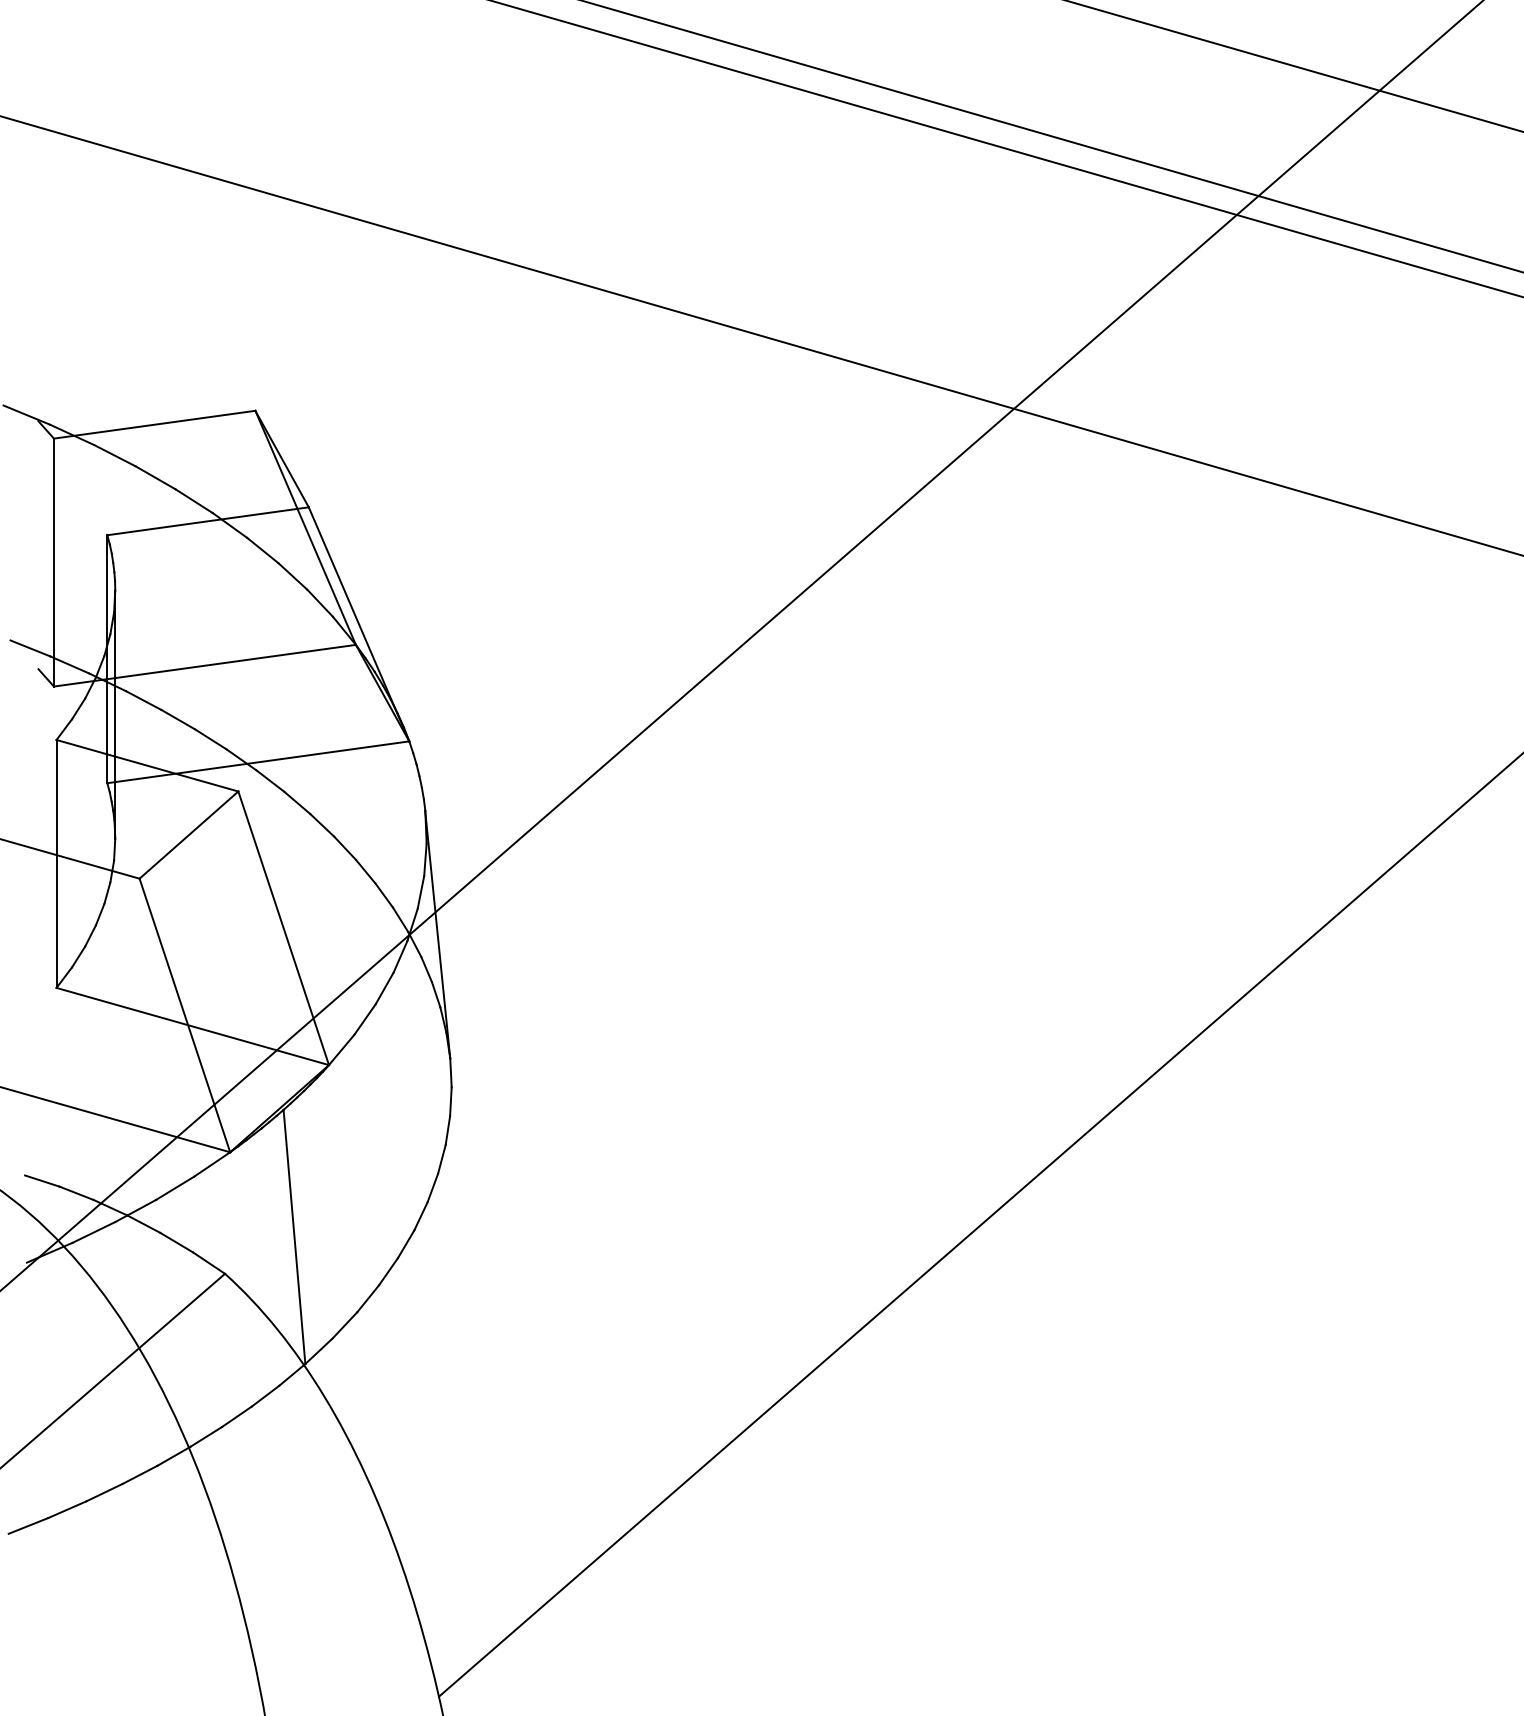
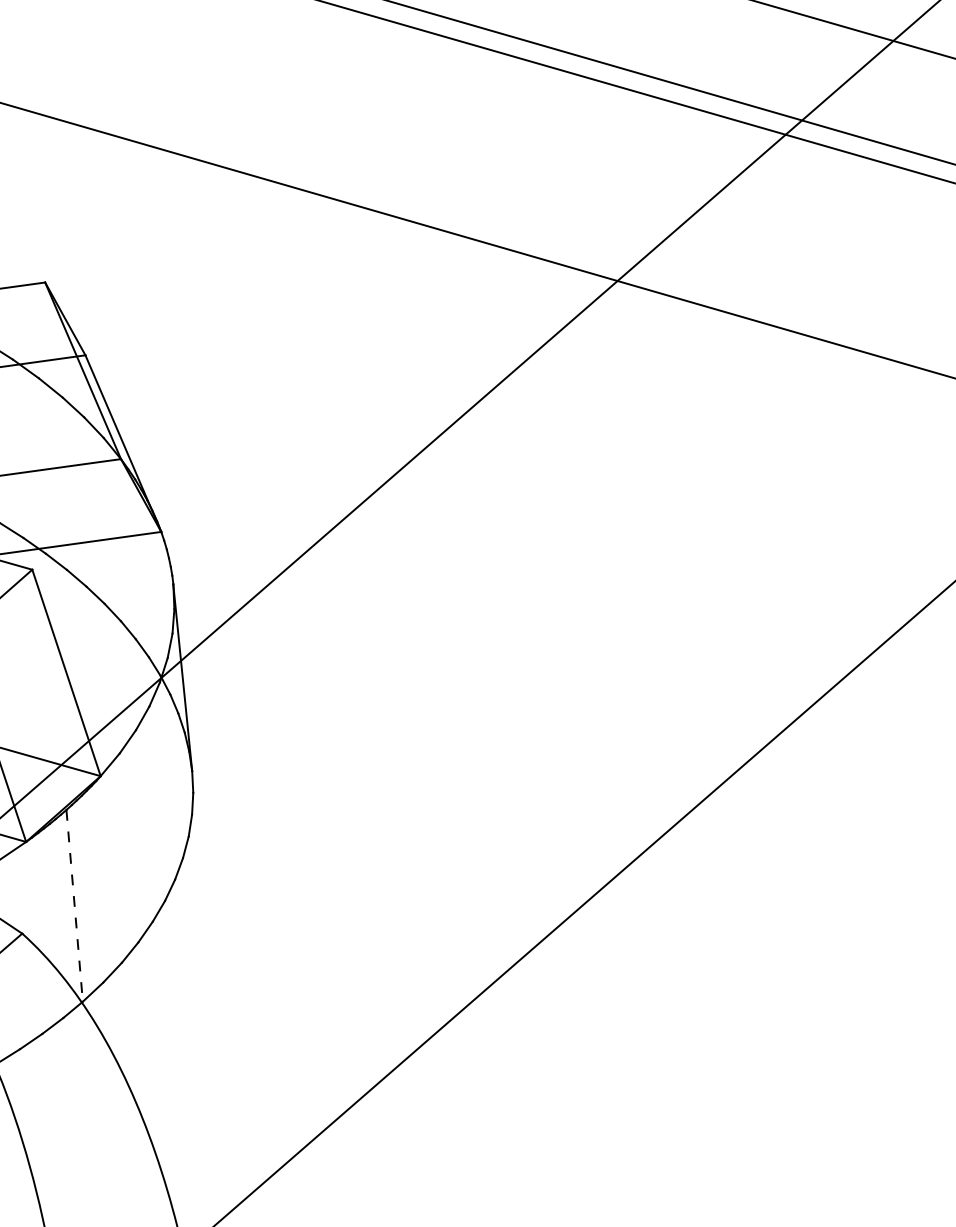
line: (294, 1236) -> (74, 905), solid -> dashed

